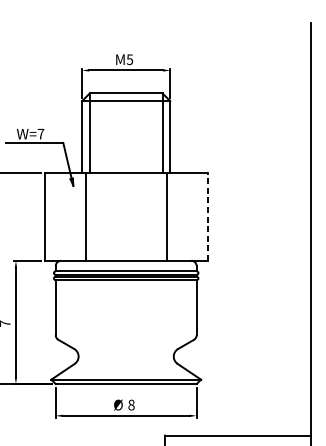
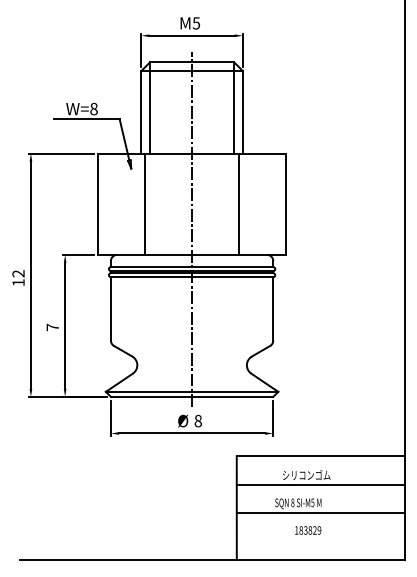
text: (40, 133) -> (93, 108), W=7 -> W=8
line: (207, 217) -> (285, 204), dashed -> solid
line: (126, 238) -> (192, 229), added

